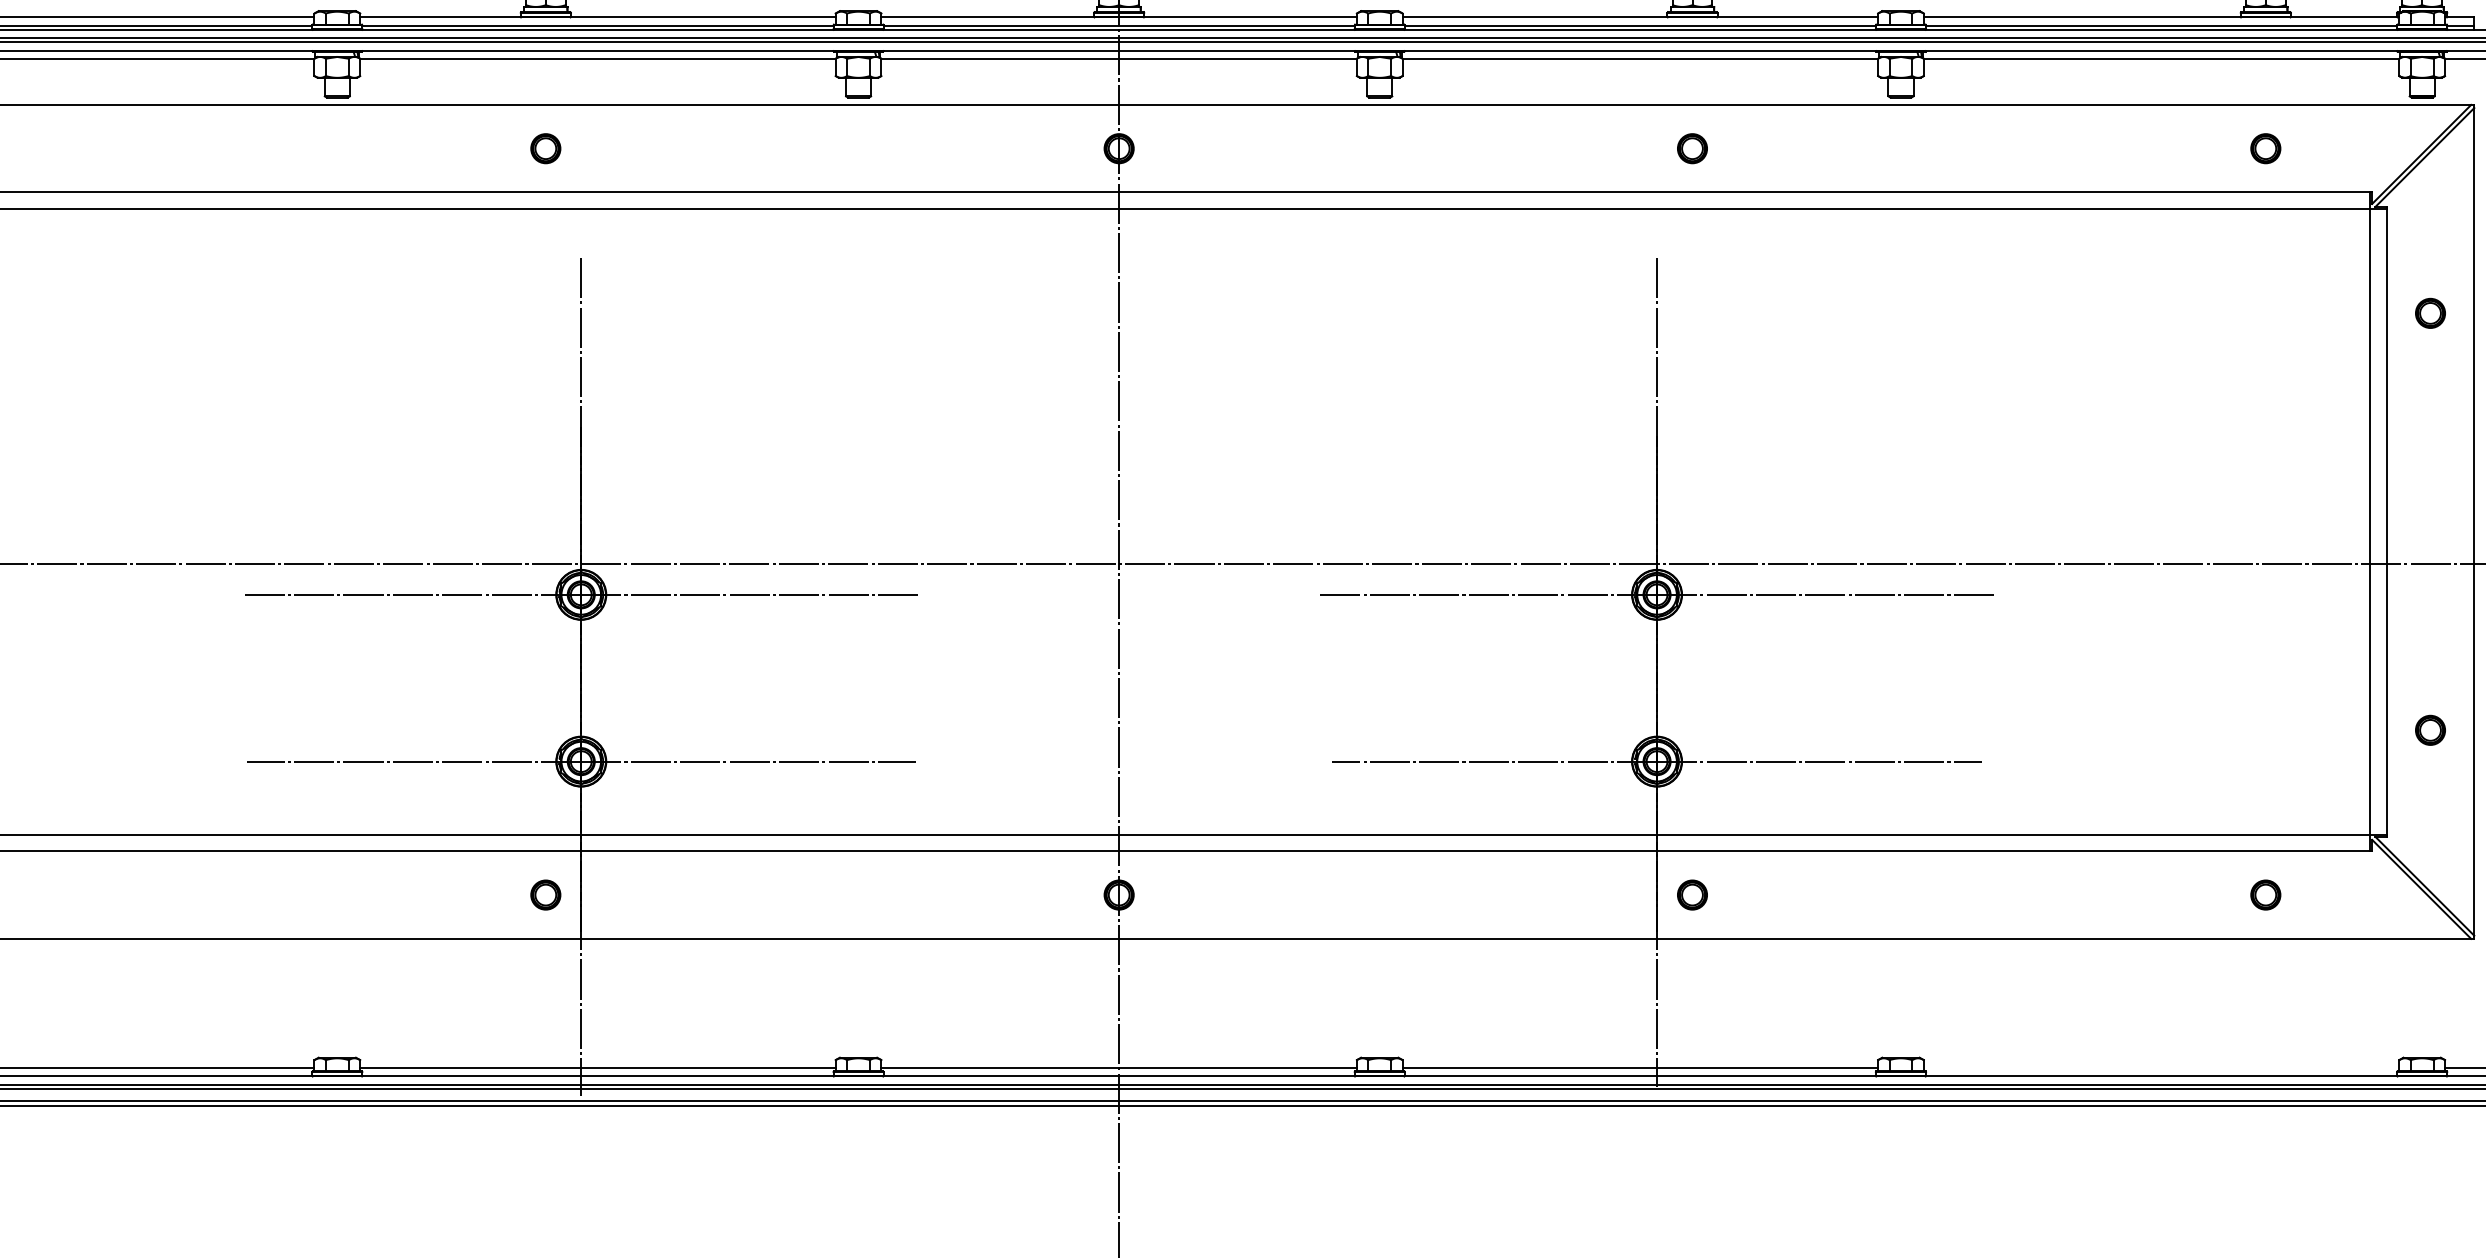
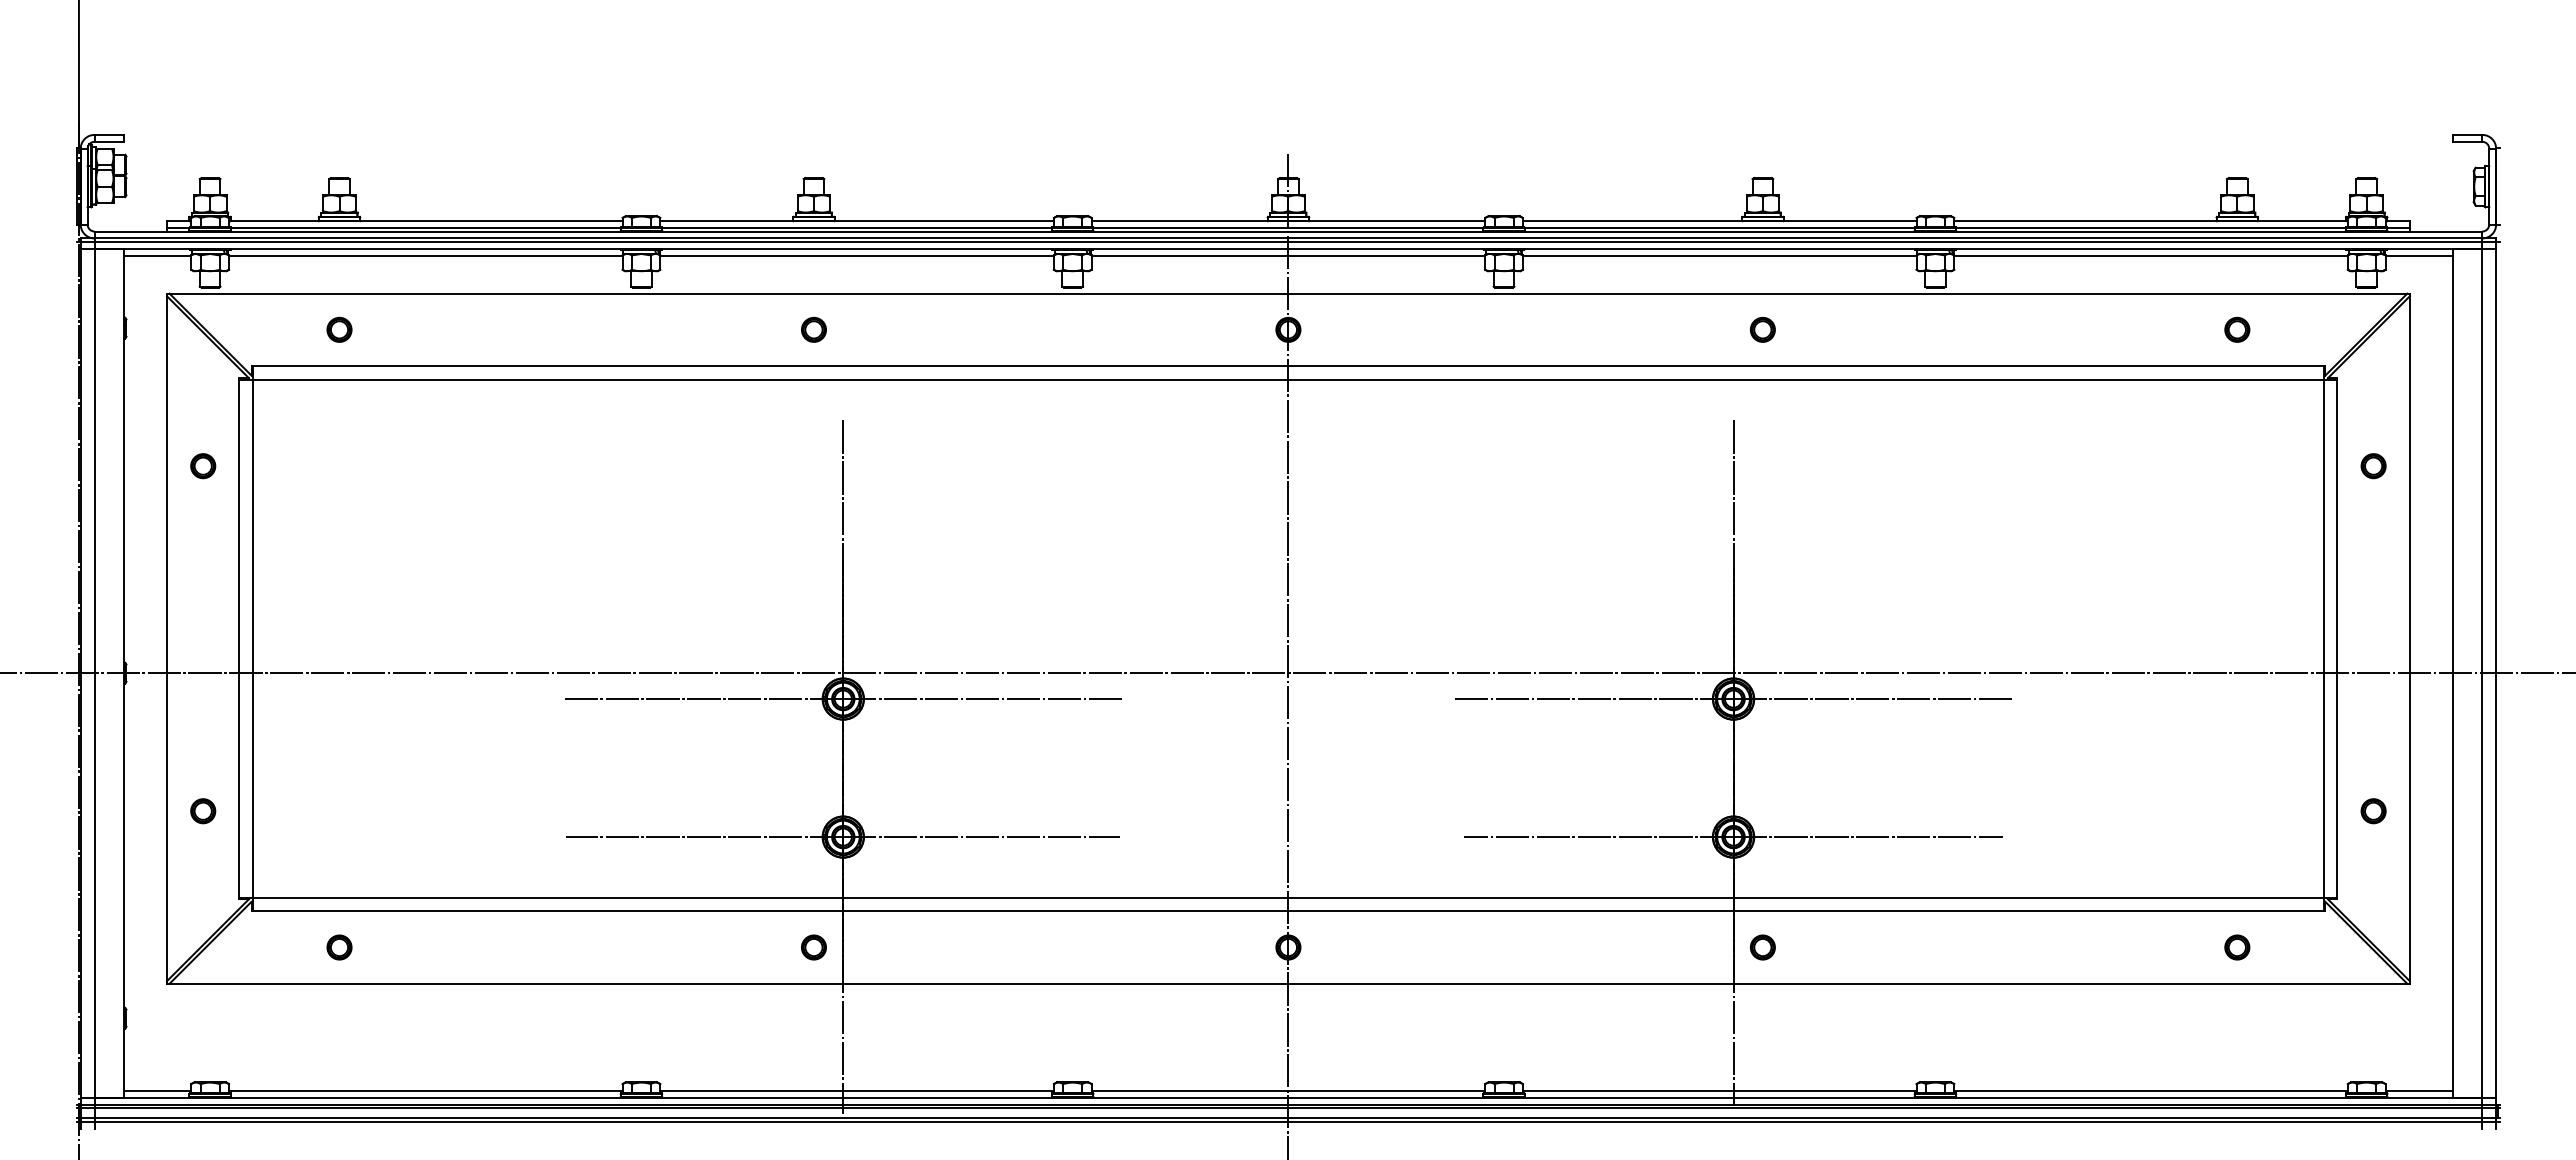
line: (2160, 1067) -> (2150, 1090), added

